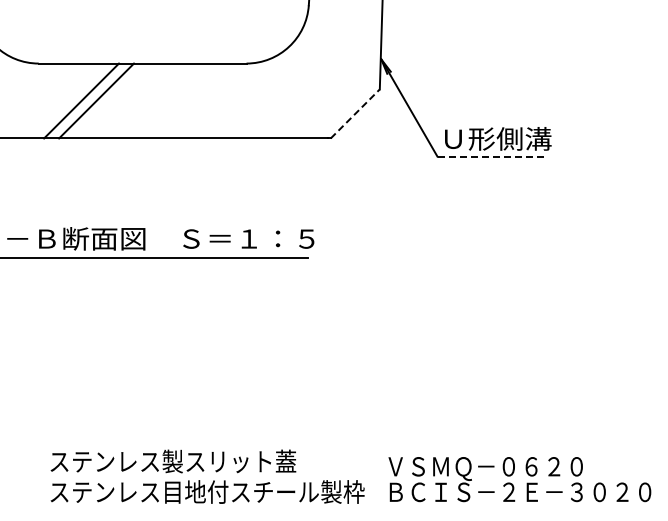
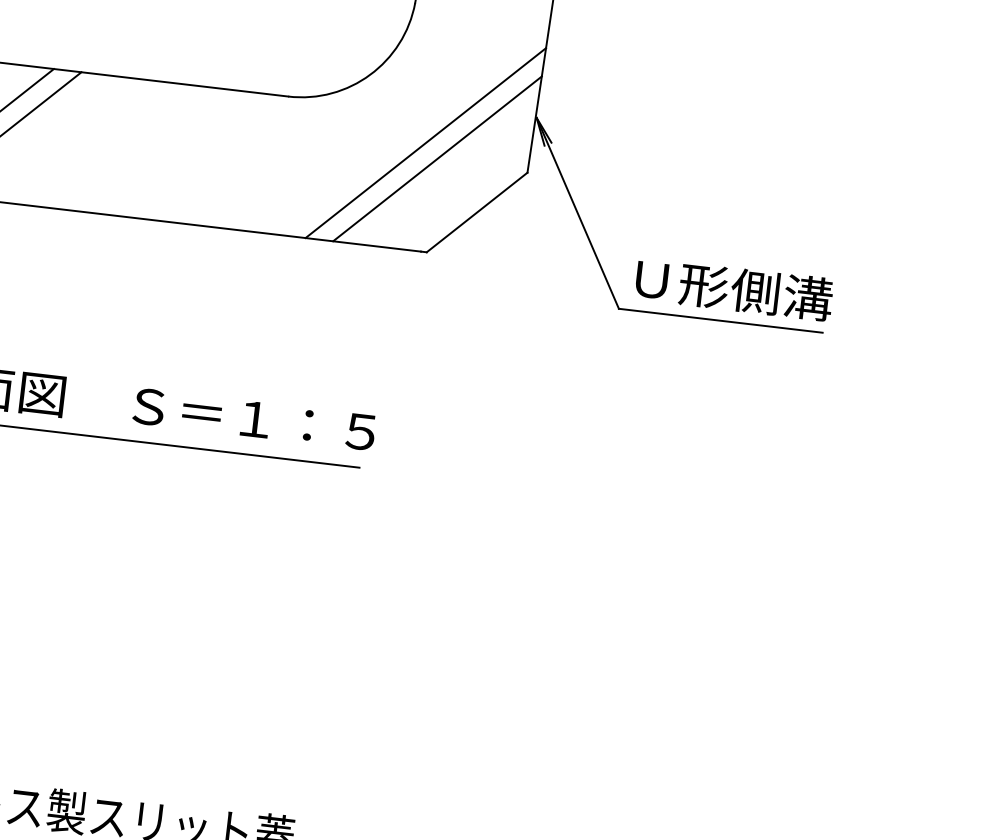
line: (322, 79) -> (424, 142), added
line: (330, 87) -> (437, 158), added
line: (355, 113) -> (477, 211), dashed -> solid
line: (493, 156) -> (721, 320), dashed -> solid

